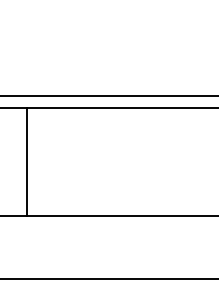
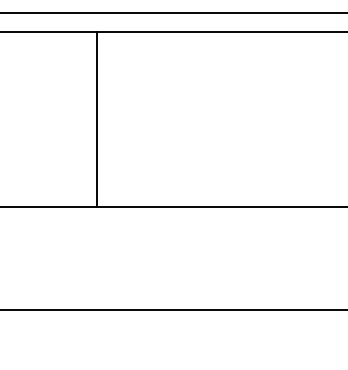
line: (27, 161) -> (97, 118), moved

